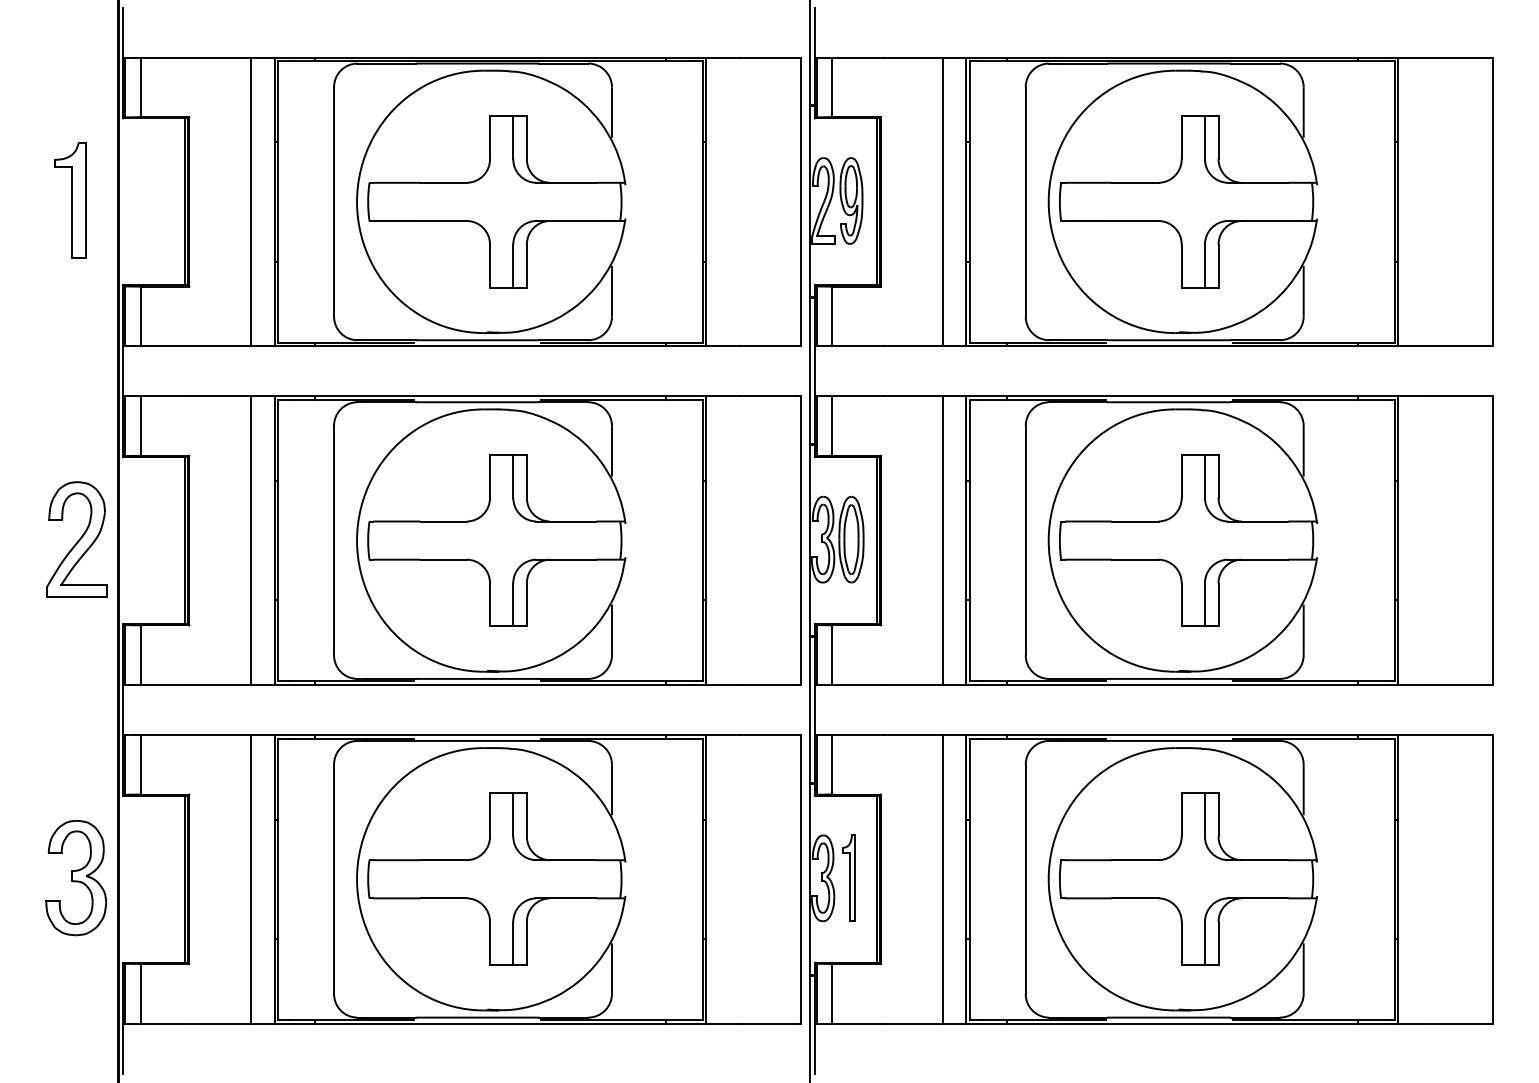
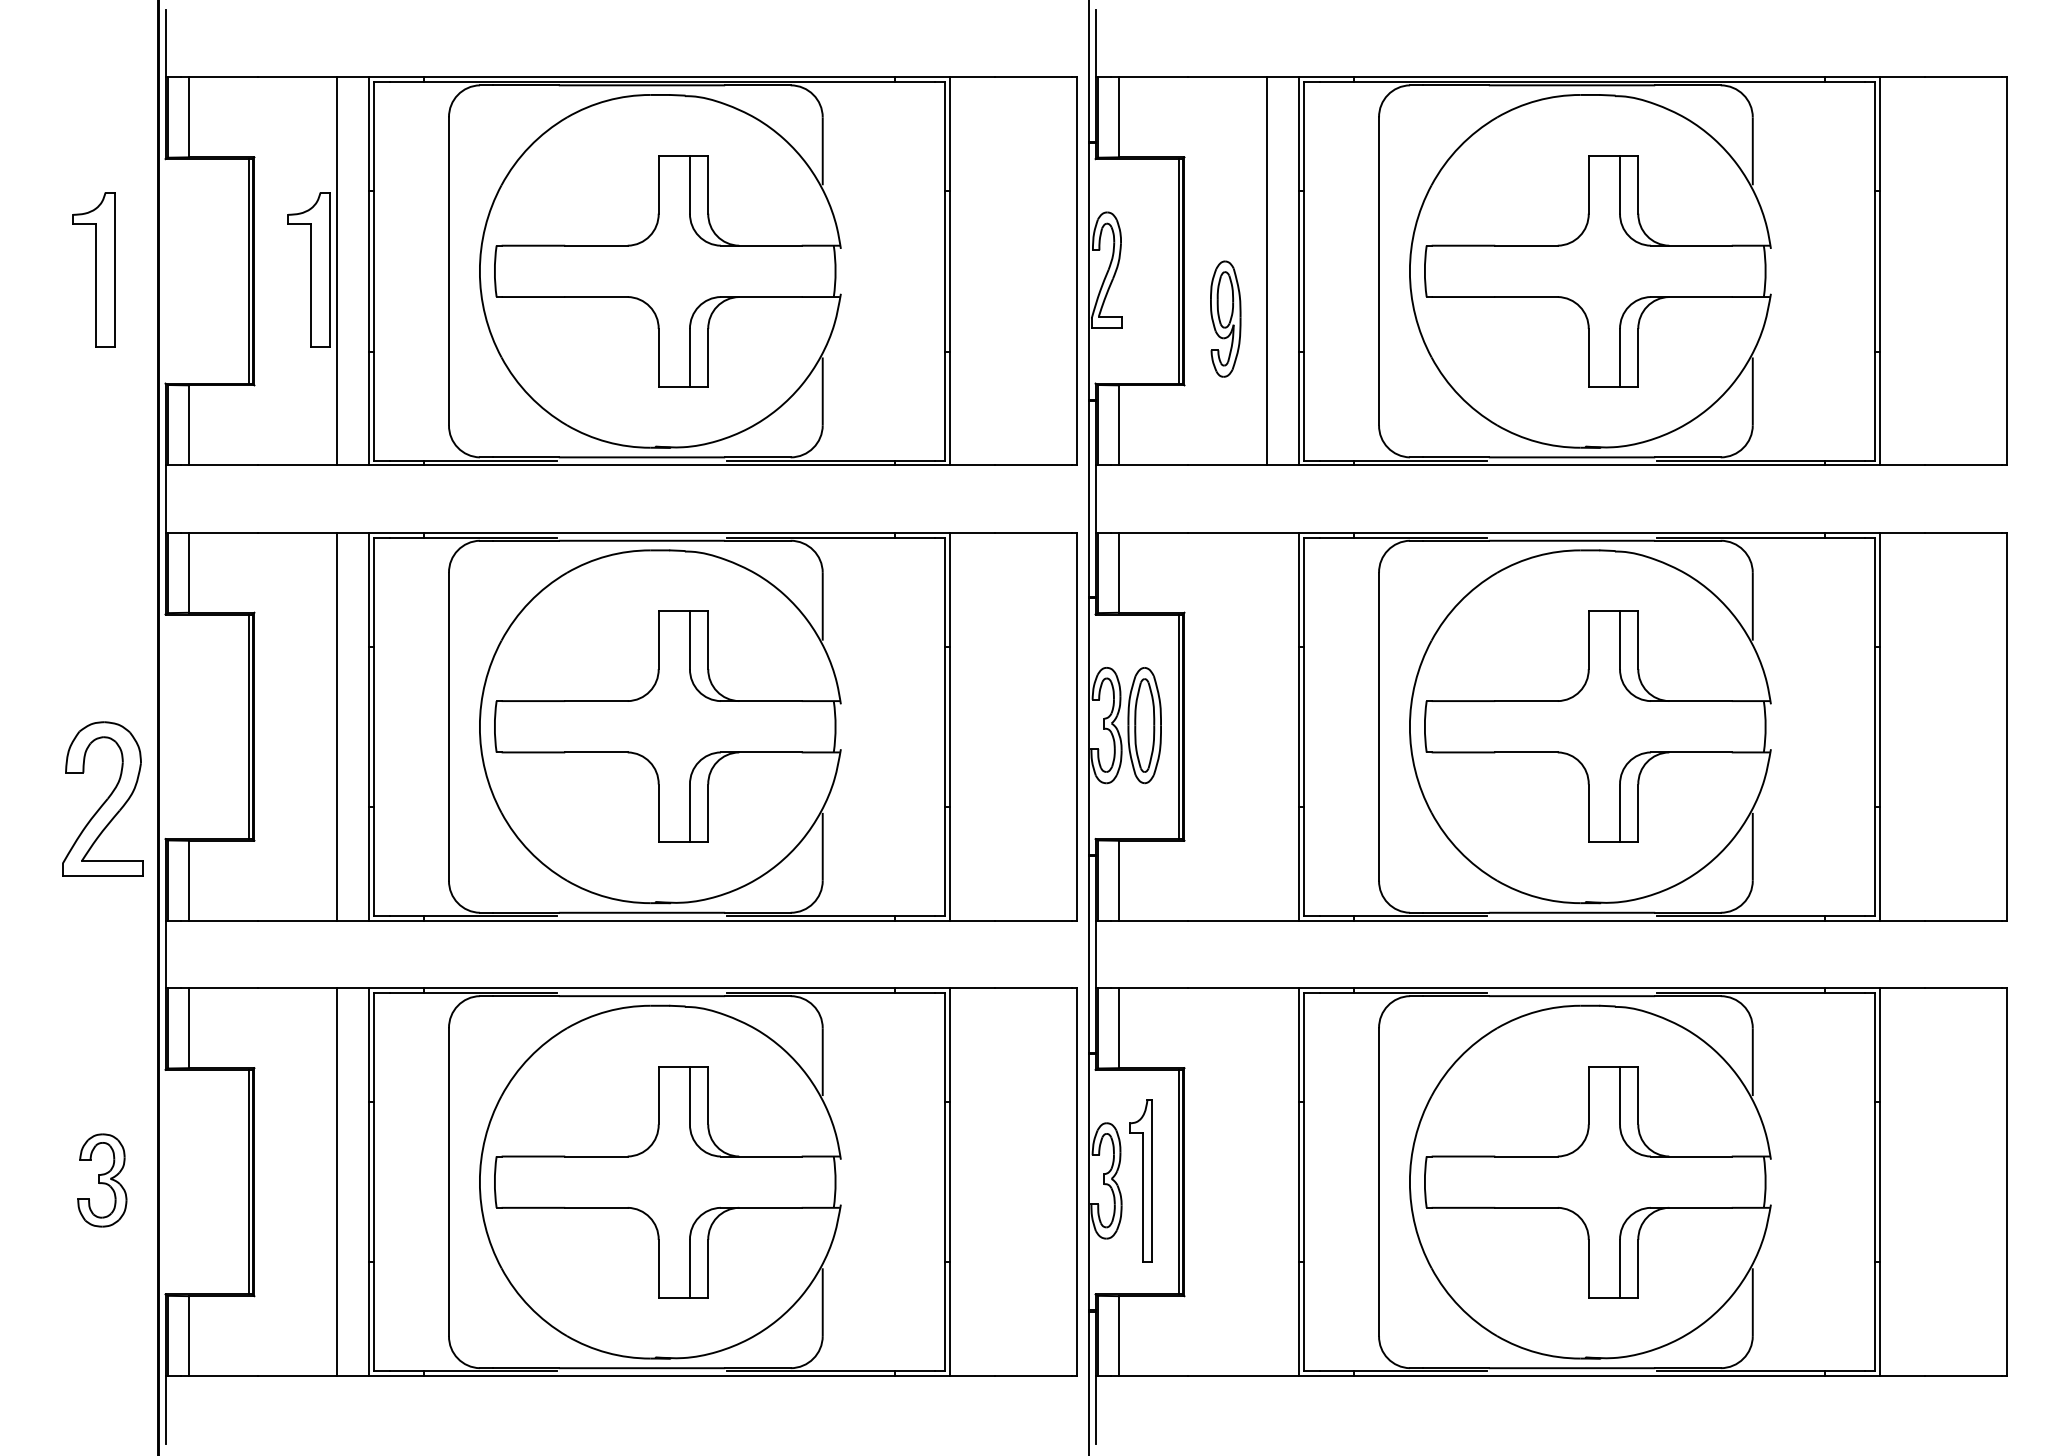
part: (229, 200) -> (308, 269), added
part: (851, 200) -> (1225, 318), moved
part: (76, 538) -> (102, 798), moved
line: (942, 540) -> (1267, 726), removed
part: (76, 878) -> (102, 1180), size x0.6
part: (848, 878) -> (1140, 1180), size x1.4
line: (942, 879) -> (1267, 1182), removed

